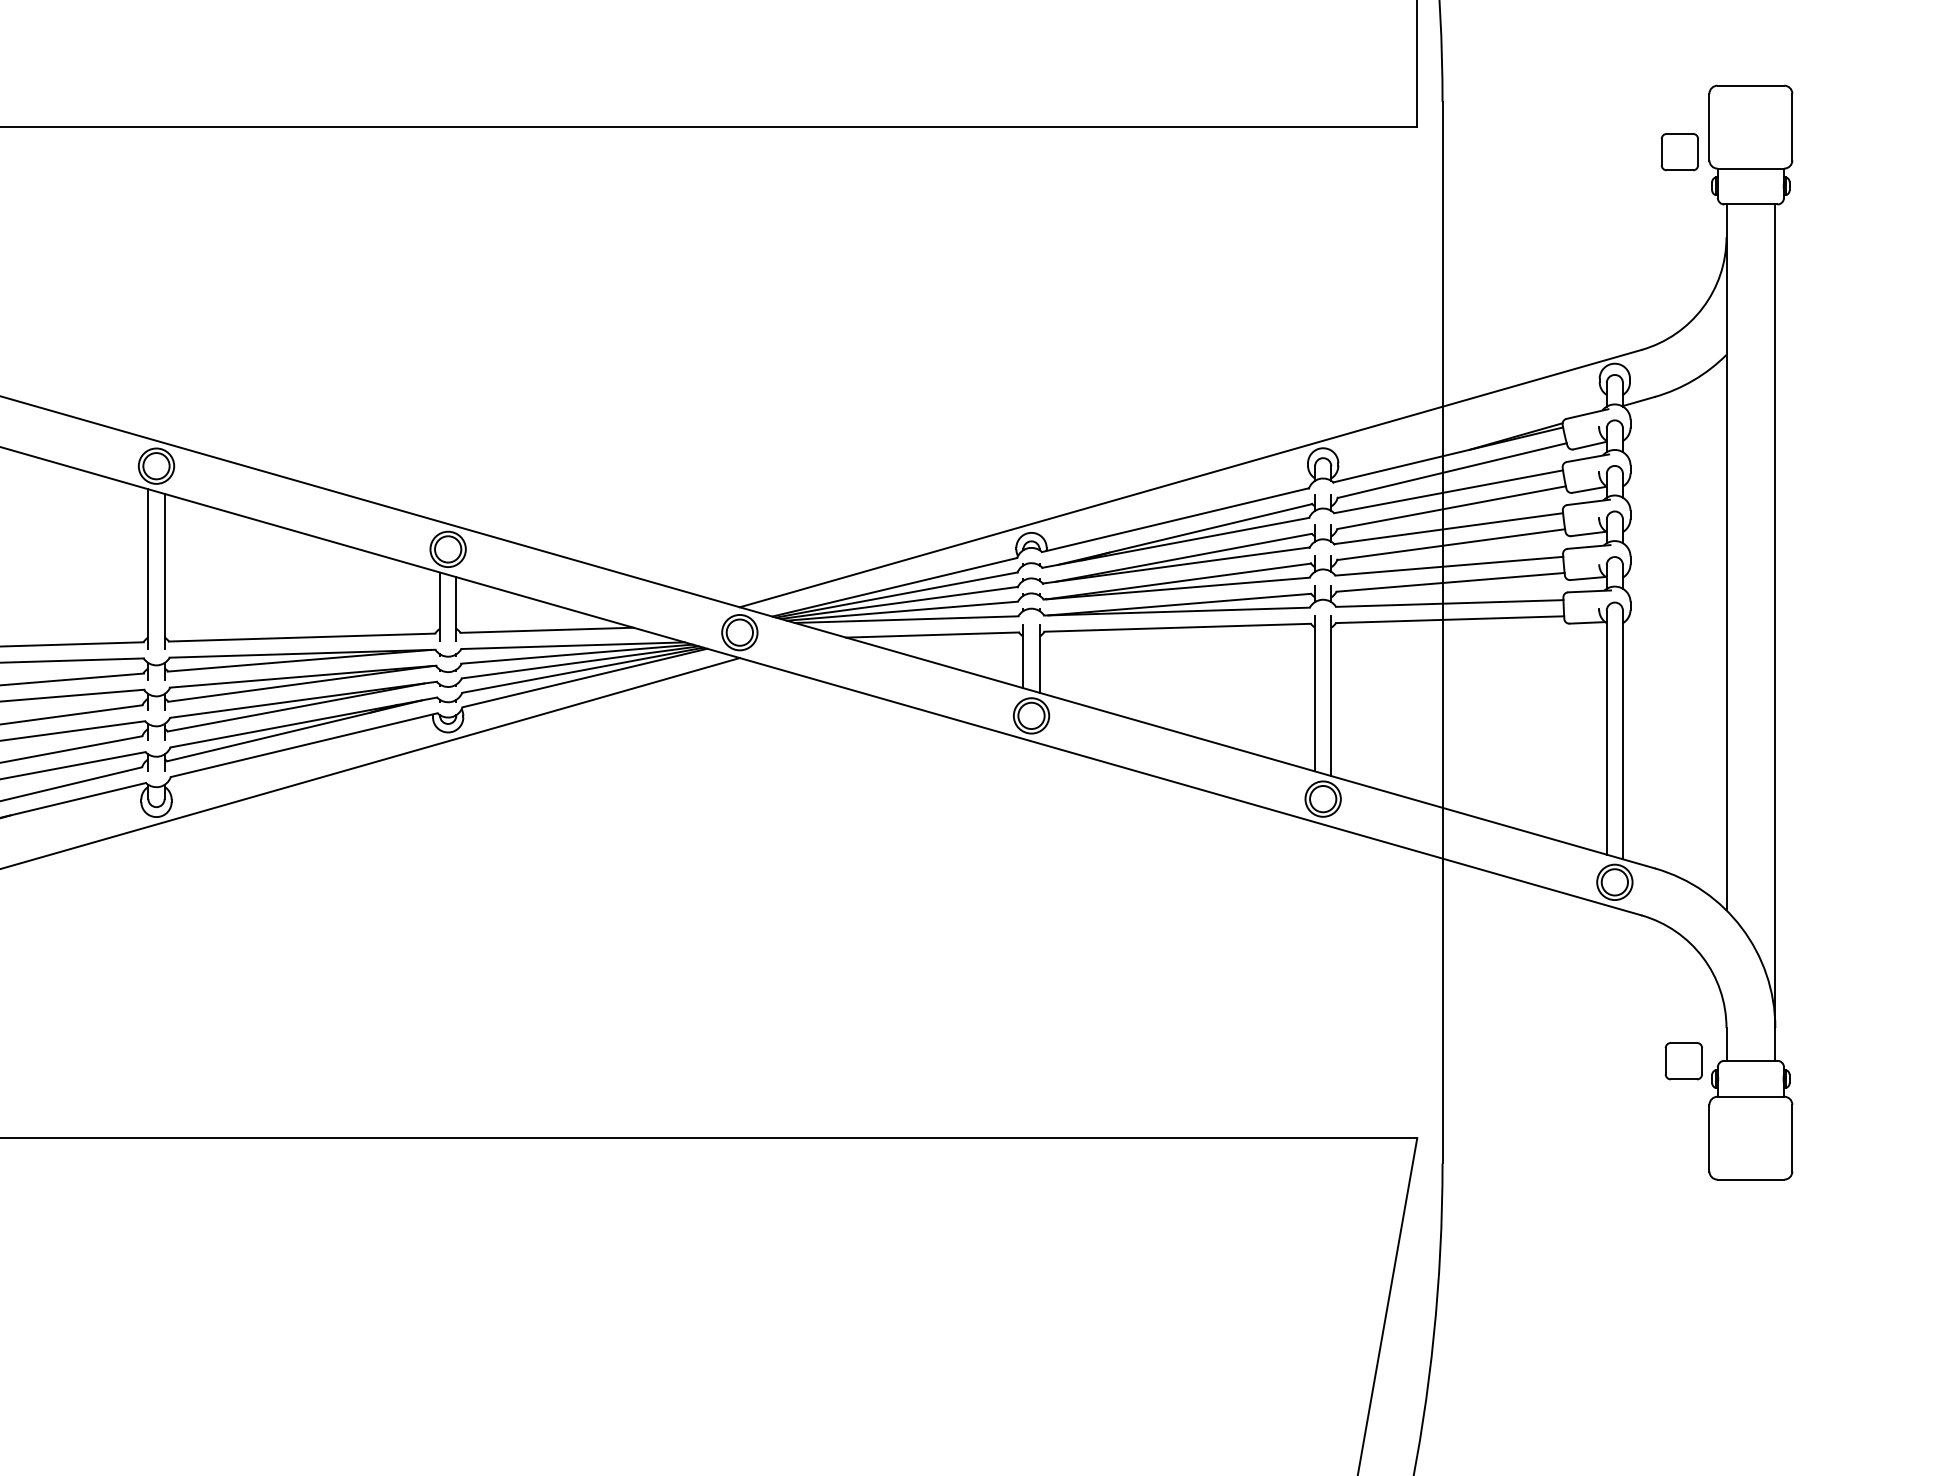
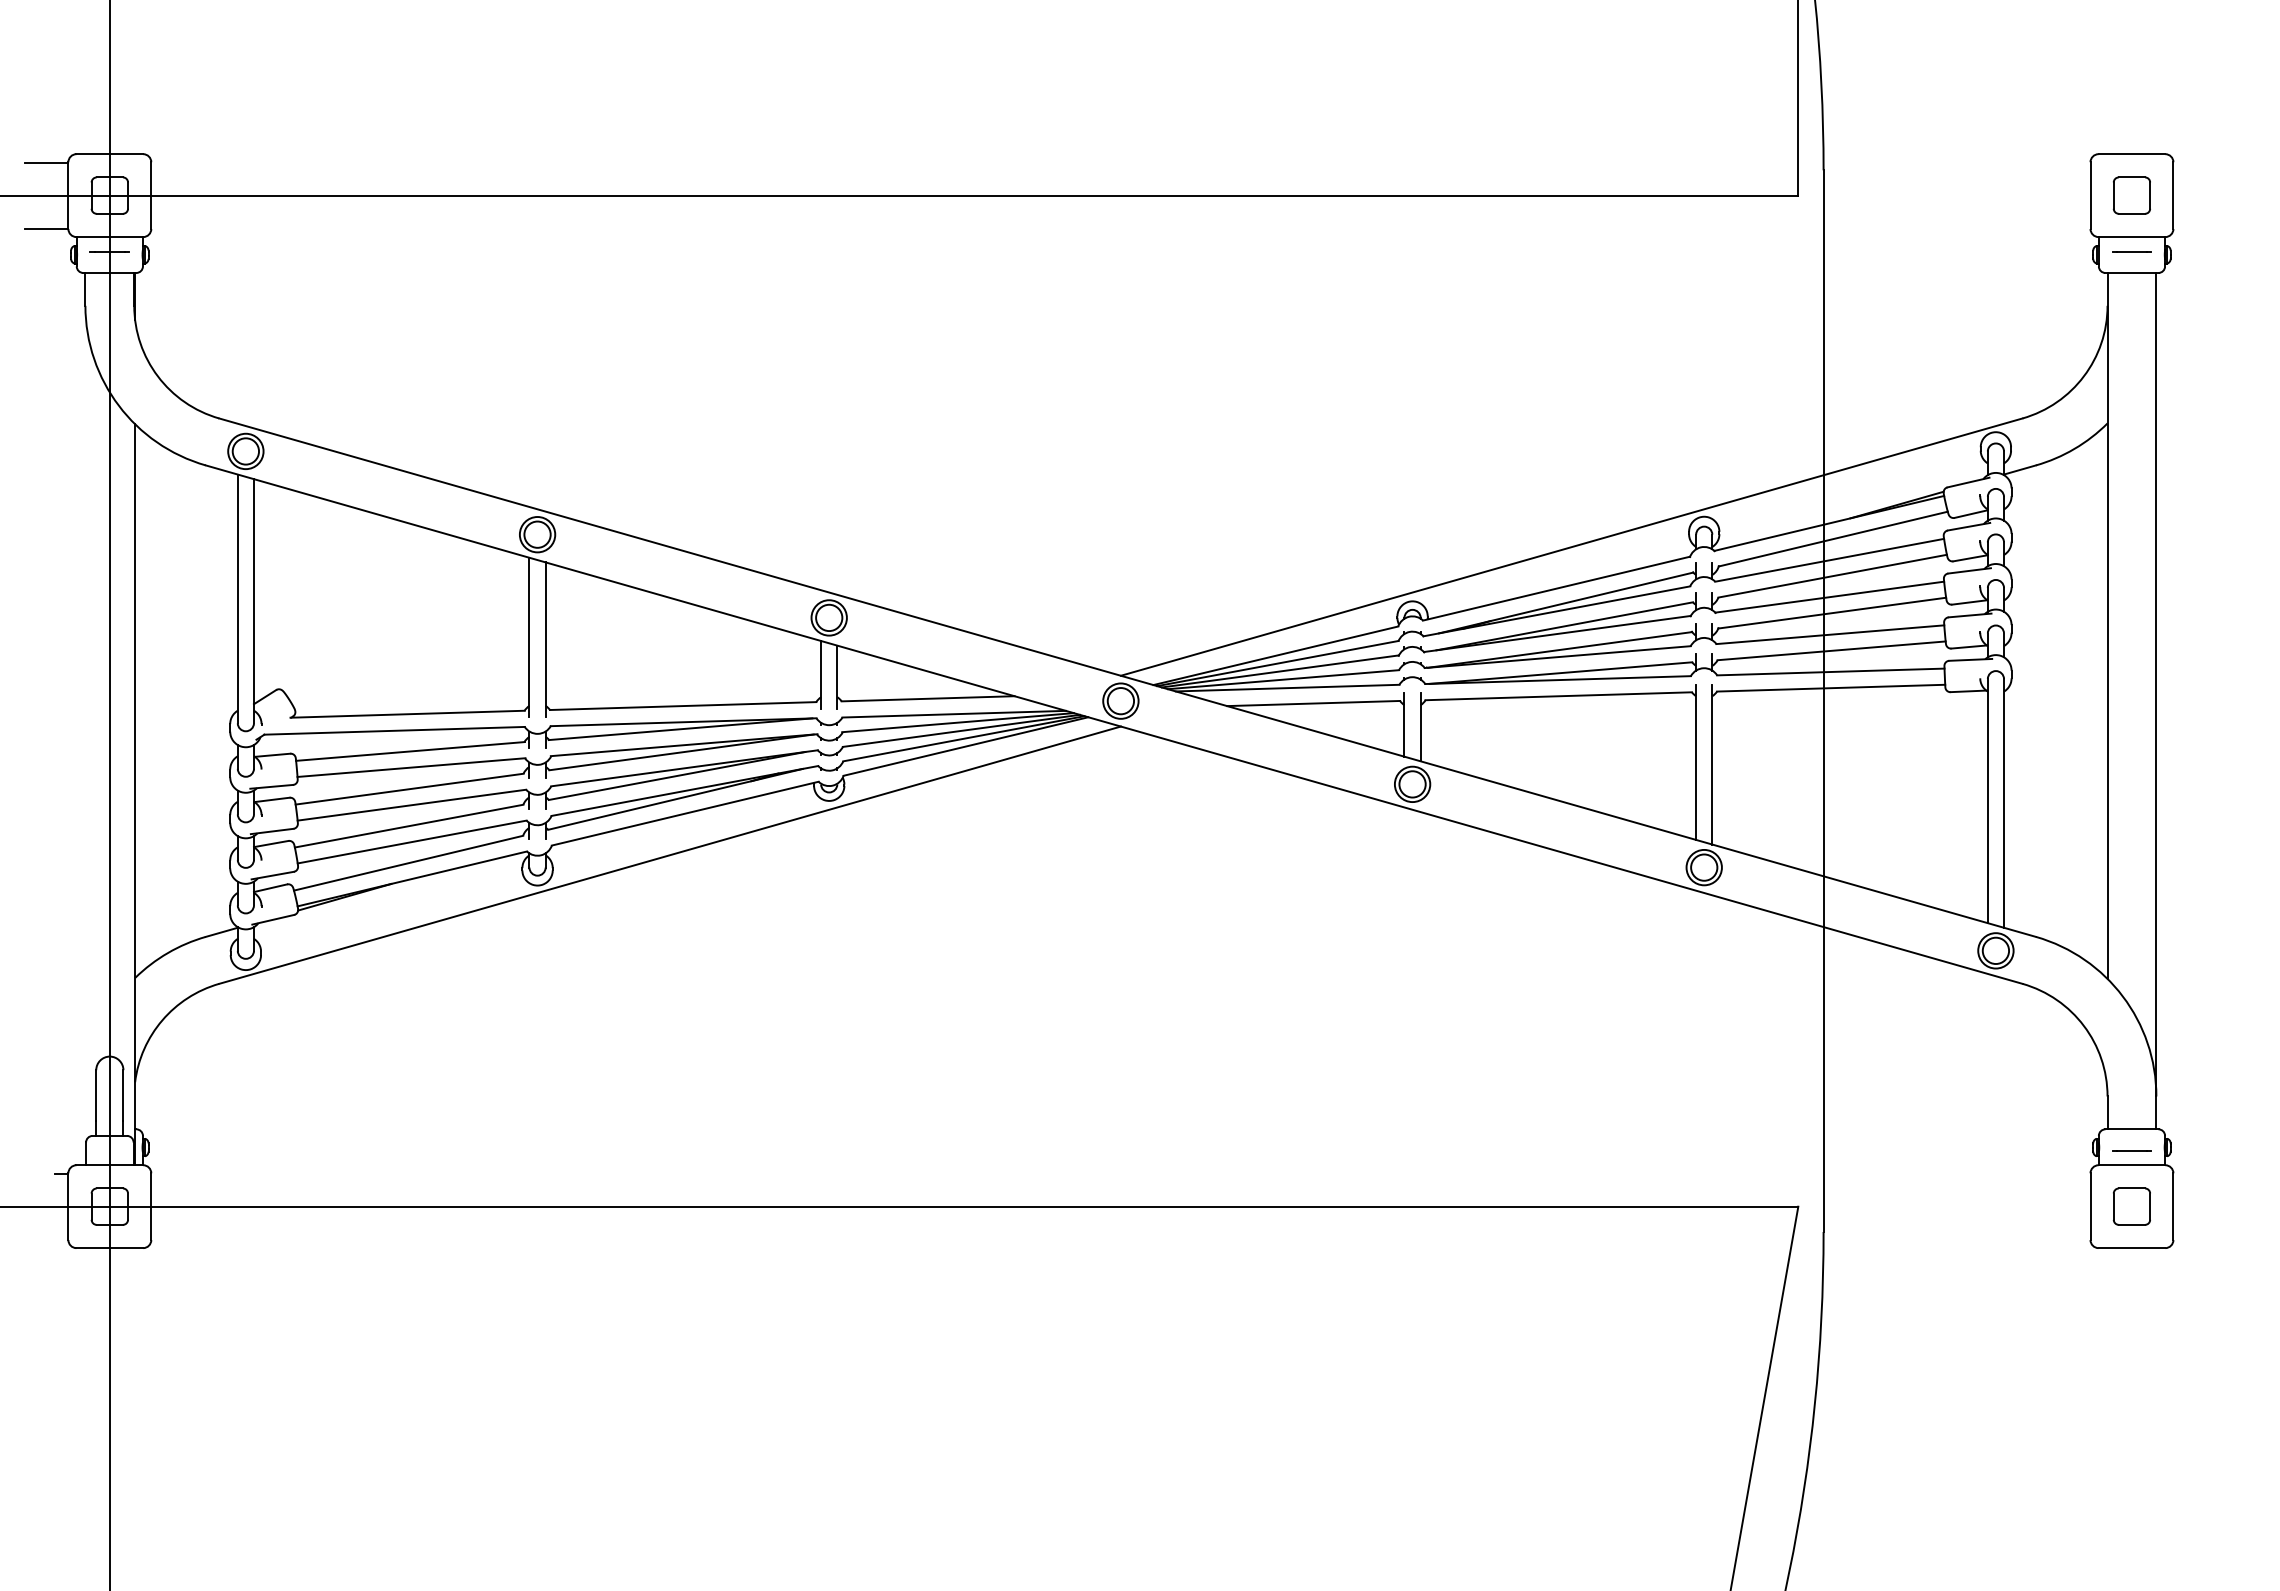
part: (1679, 152) -> (2131, 195), moved
line: (1750, 183) -> (2131, 251), added
part: (1683, 1061) -> (2131, 1206), moved
line: (1750, 1082) -> (2131, 1150), added

